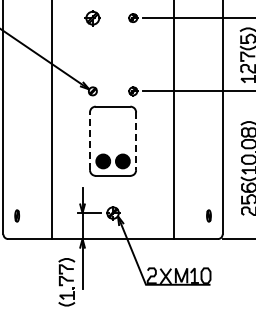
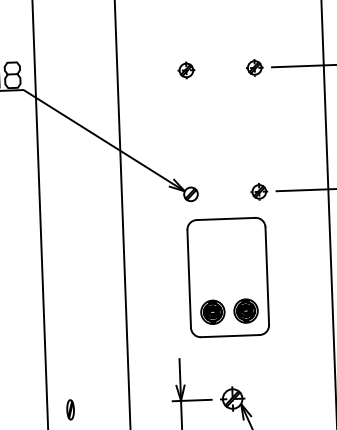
part: (92, 17) -> (185, 69), size x0.62
line: (90, 141) -> (190, 279), dashed -> solid
line: (136, 141) -> (267, 276), dashed -> solid

